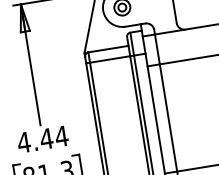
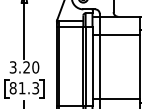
text: (42, 139) -> (24, 67), 4.44 -> 3.20

